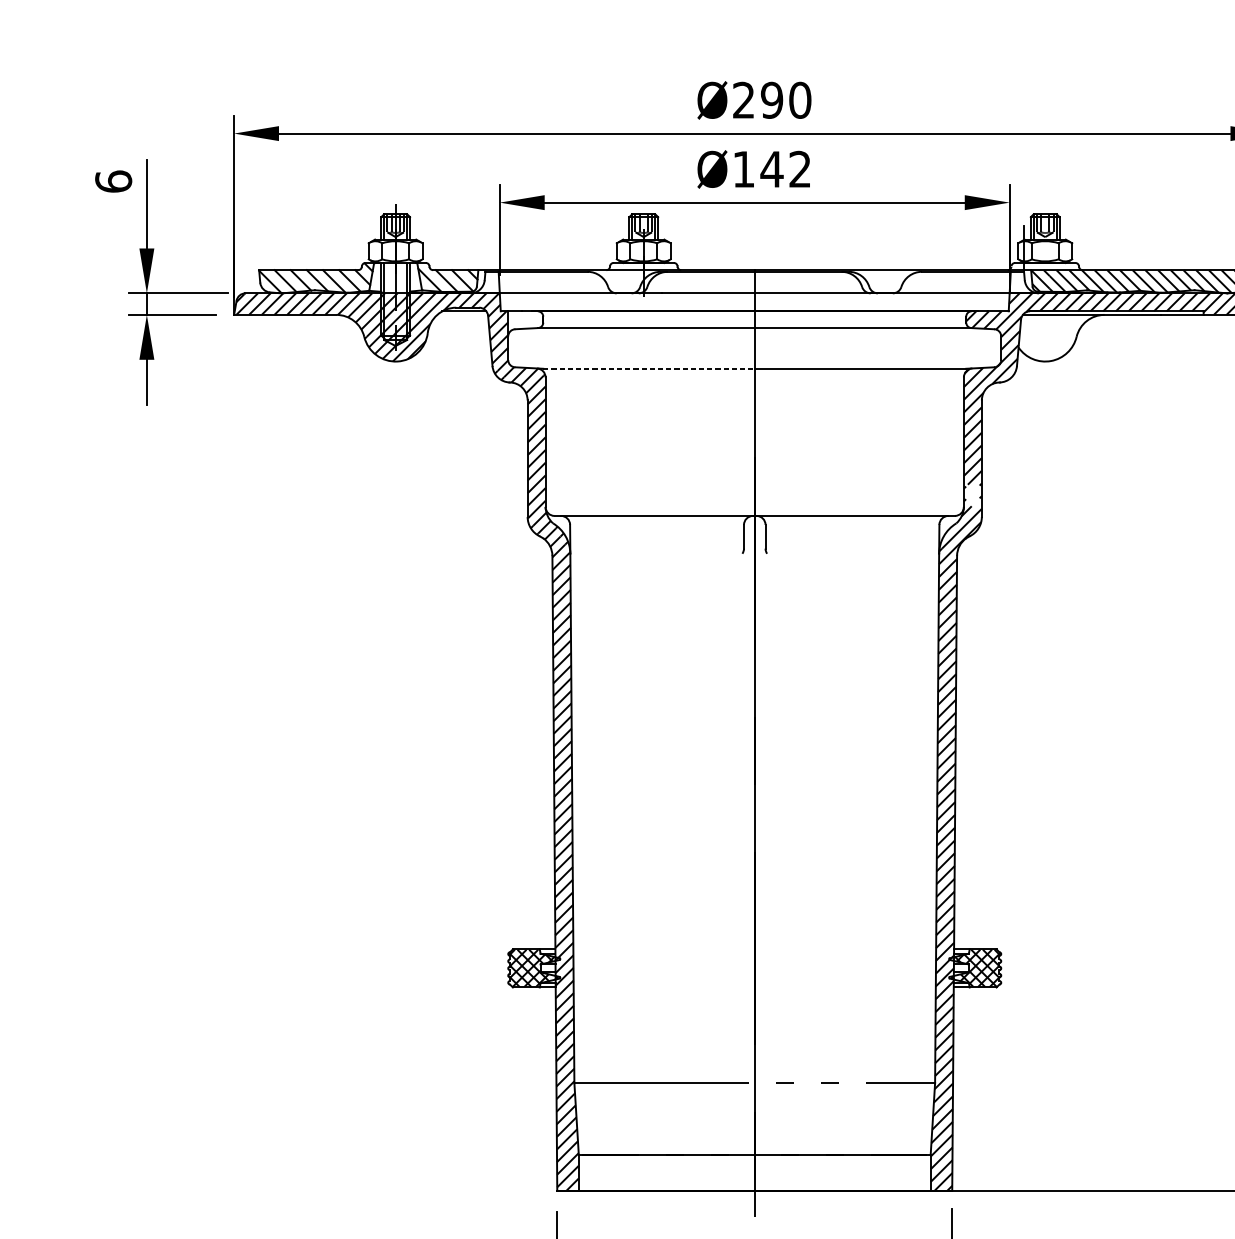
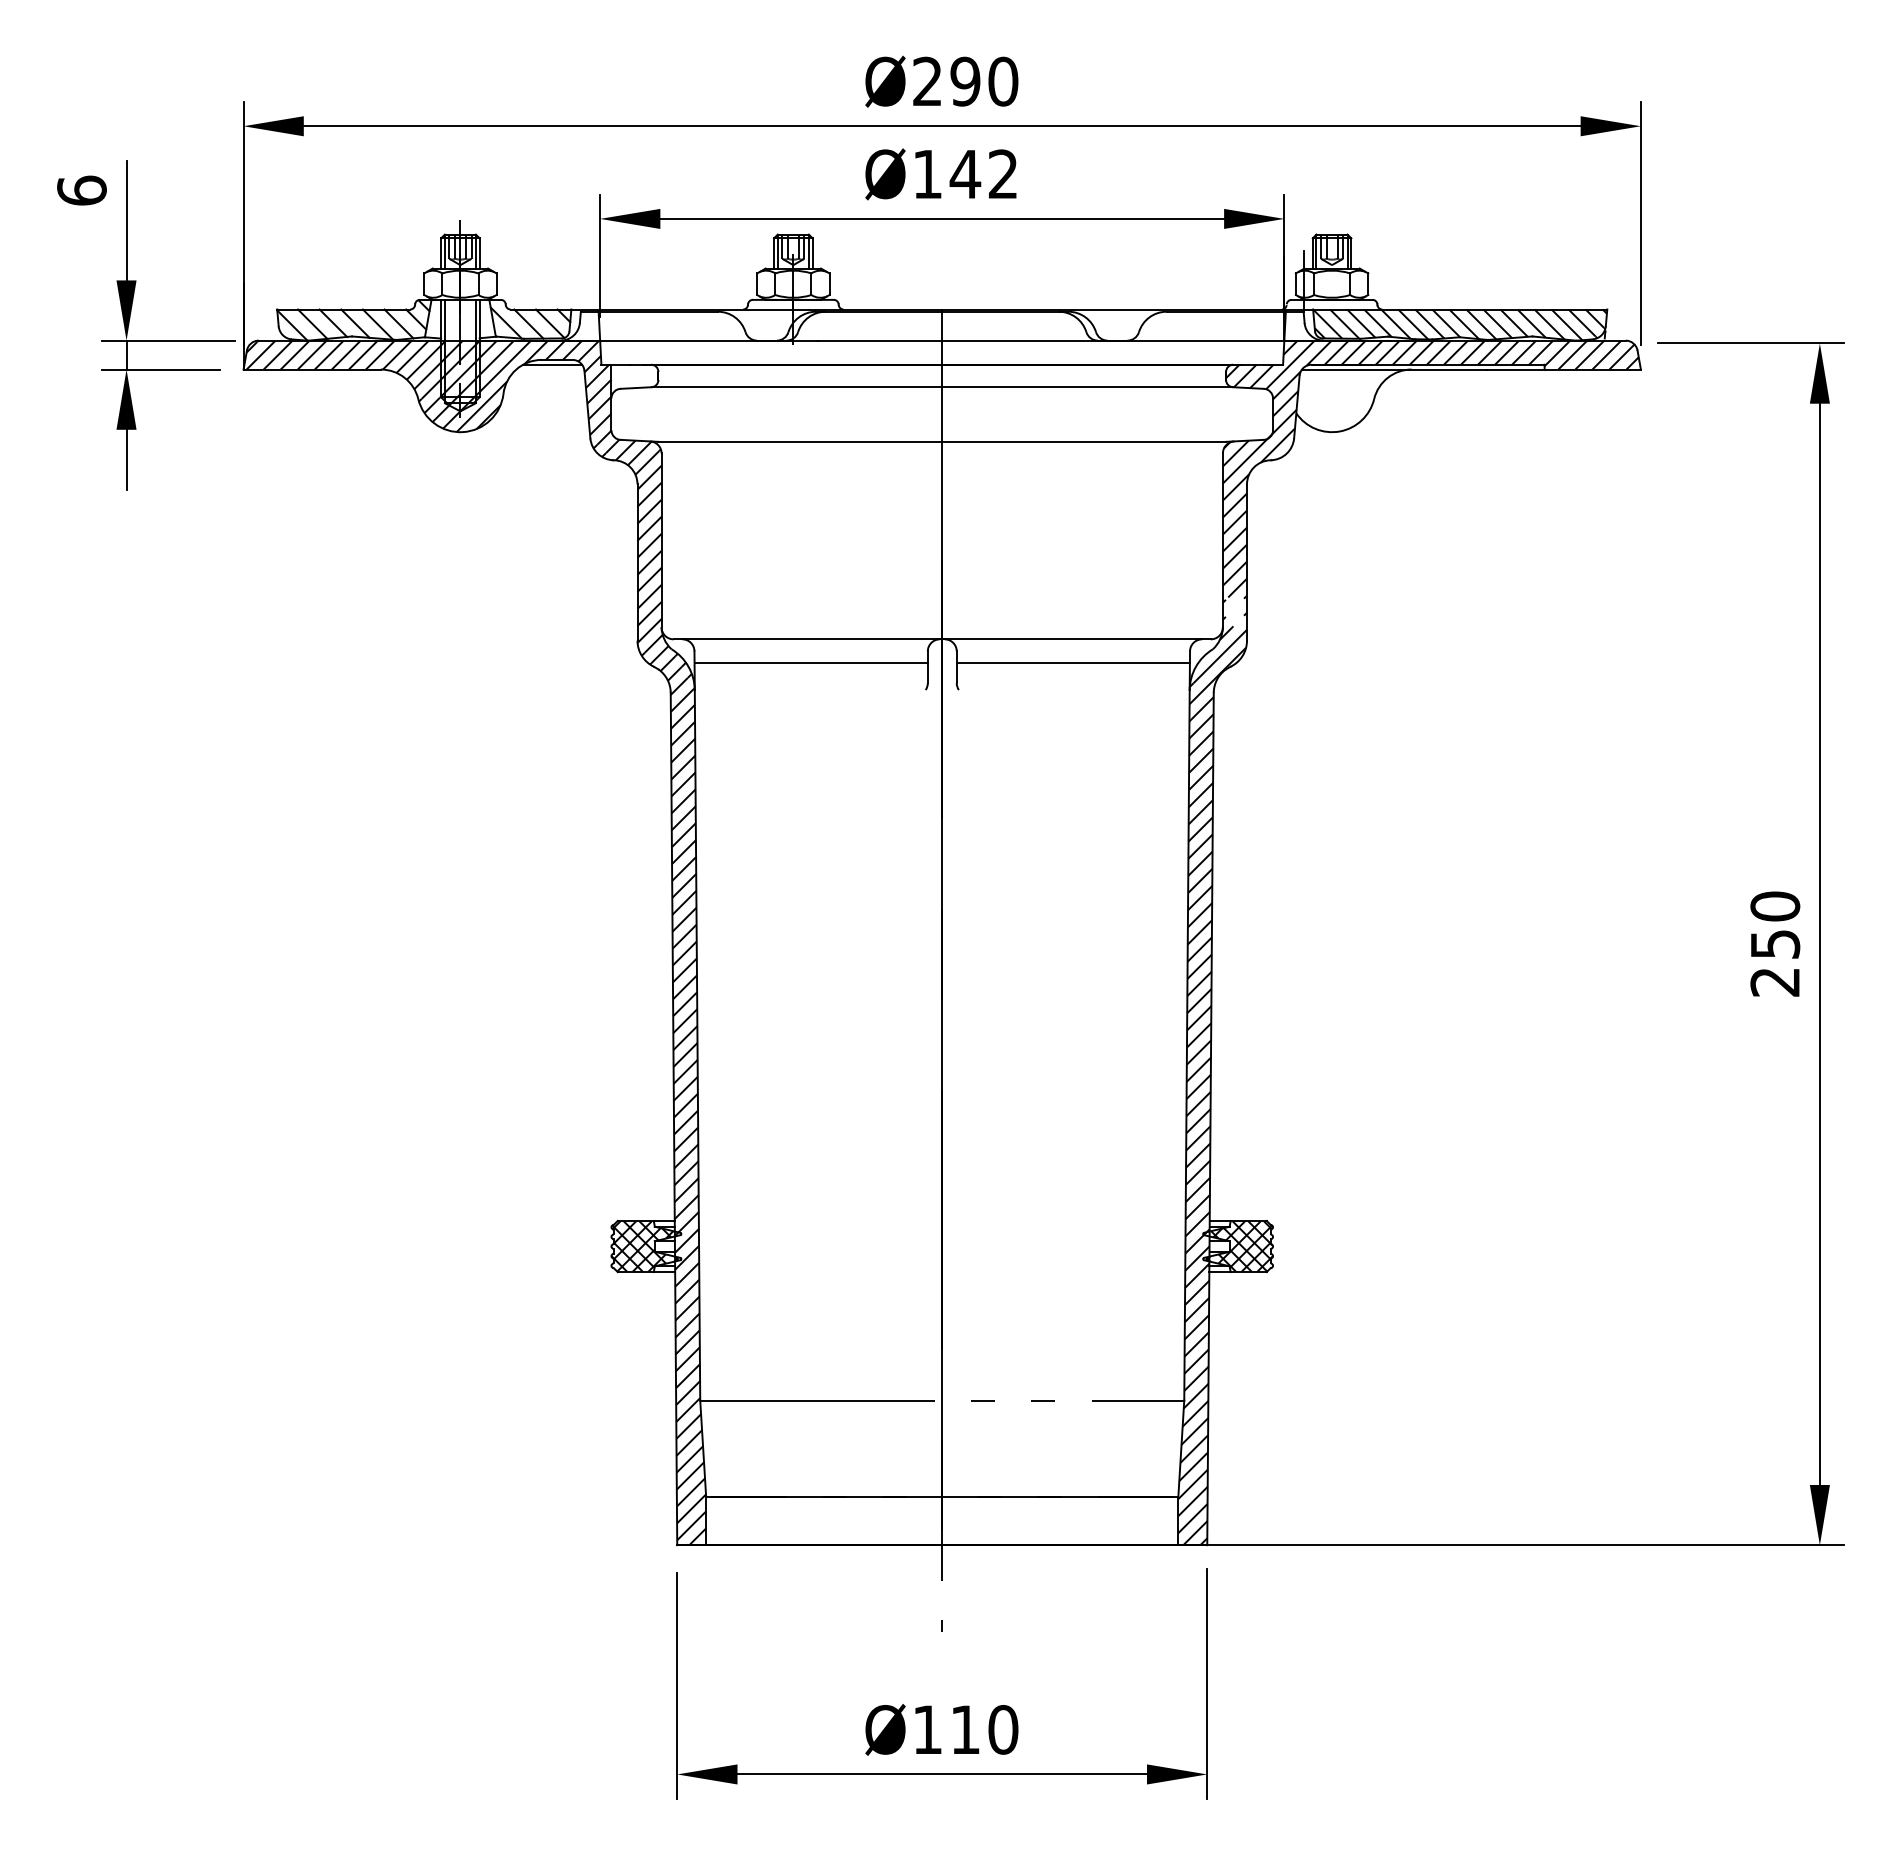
line: (649, 368) -> (800, 441), dashed -> solid
line: (656, 533) -> (810, 663), added
line: (851, 533) -> (1072, 663), added

